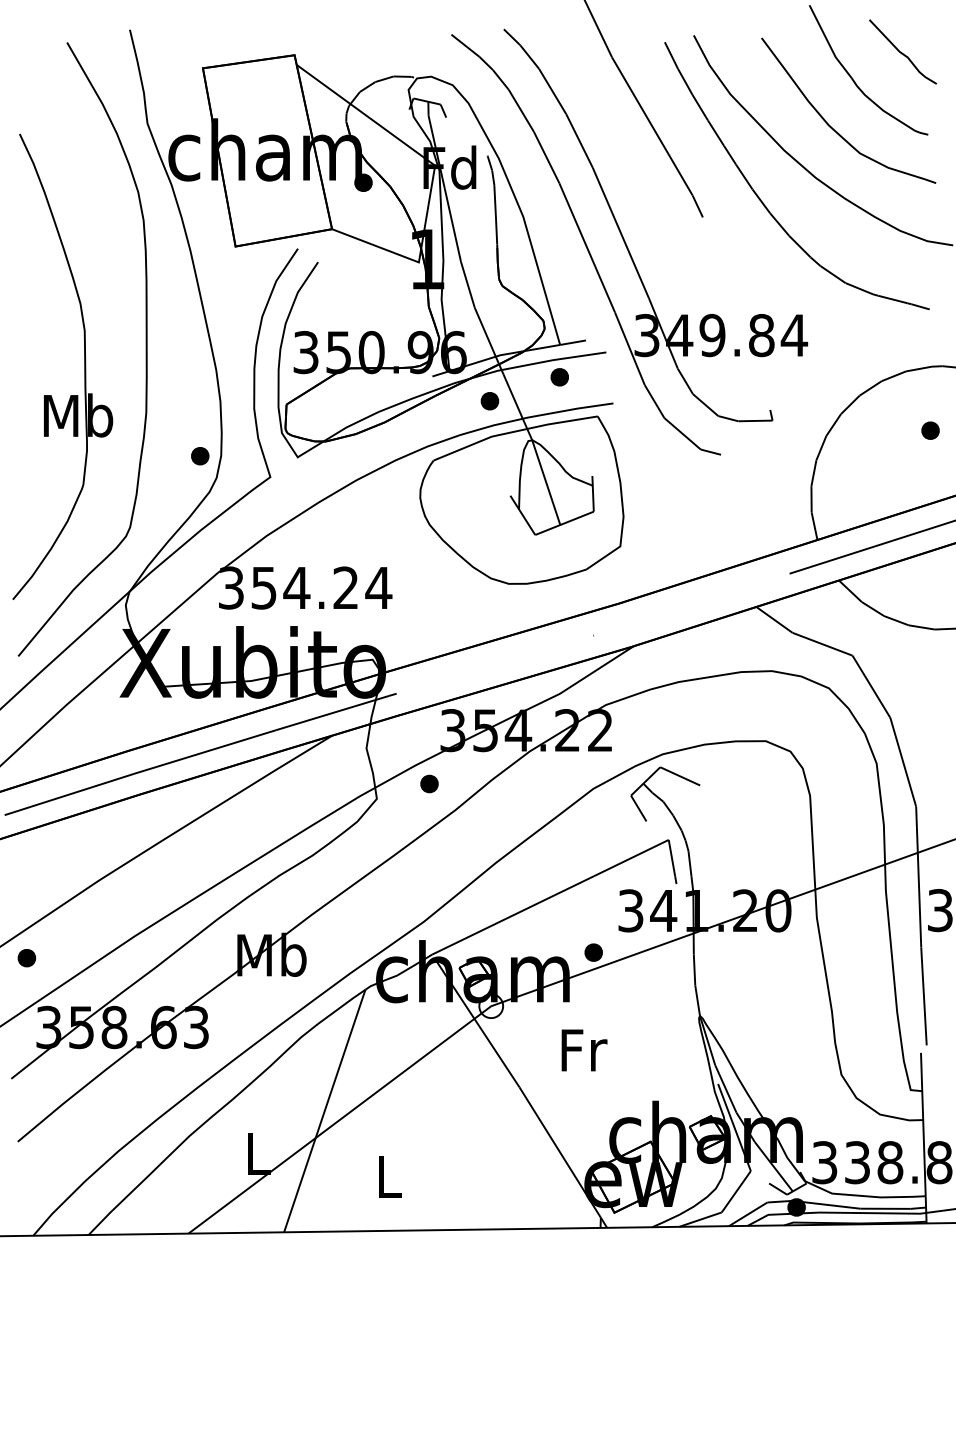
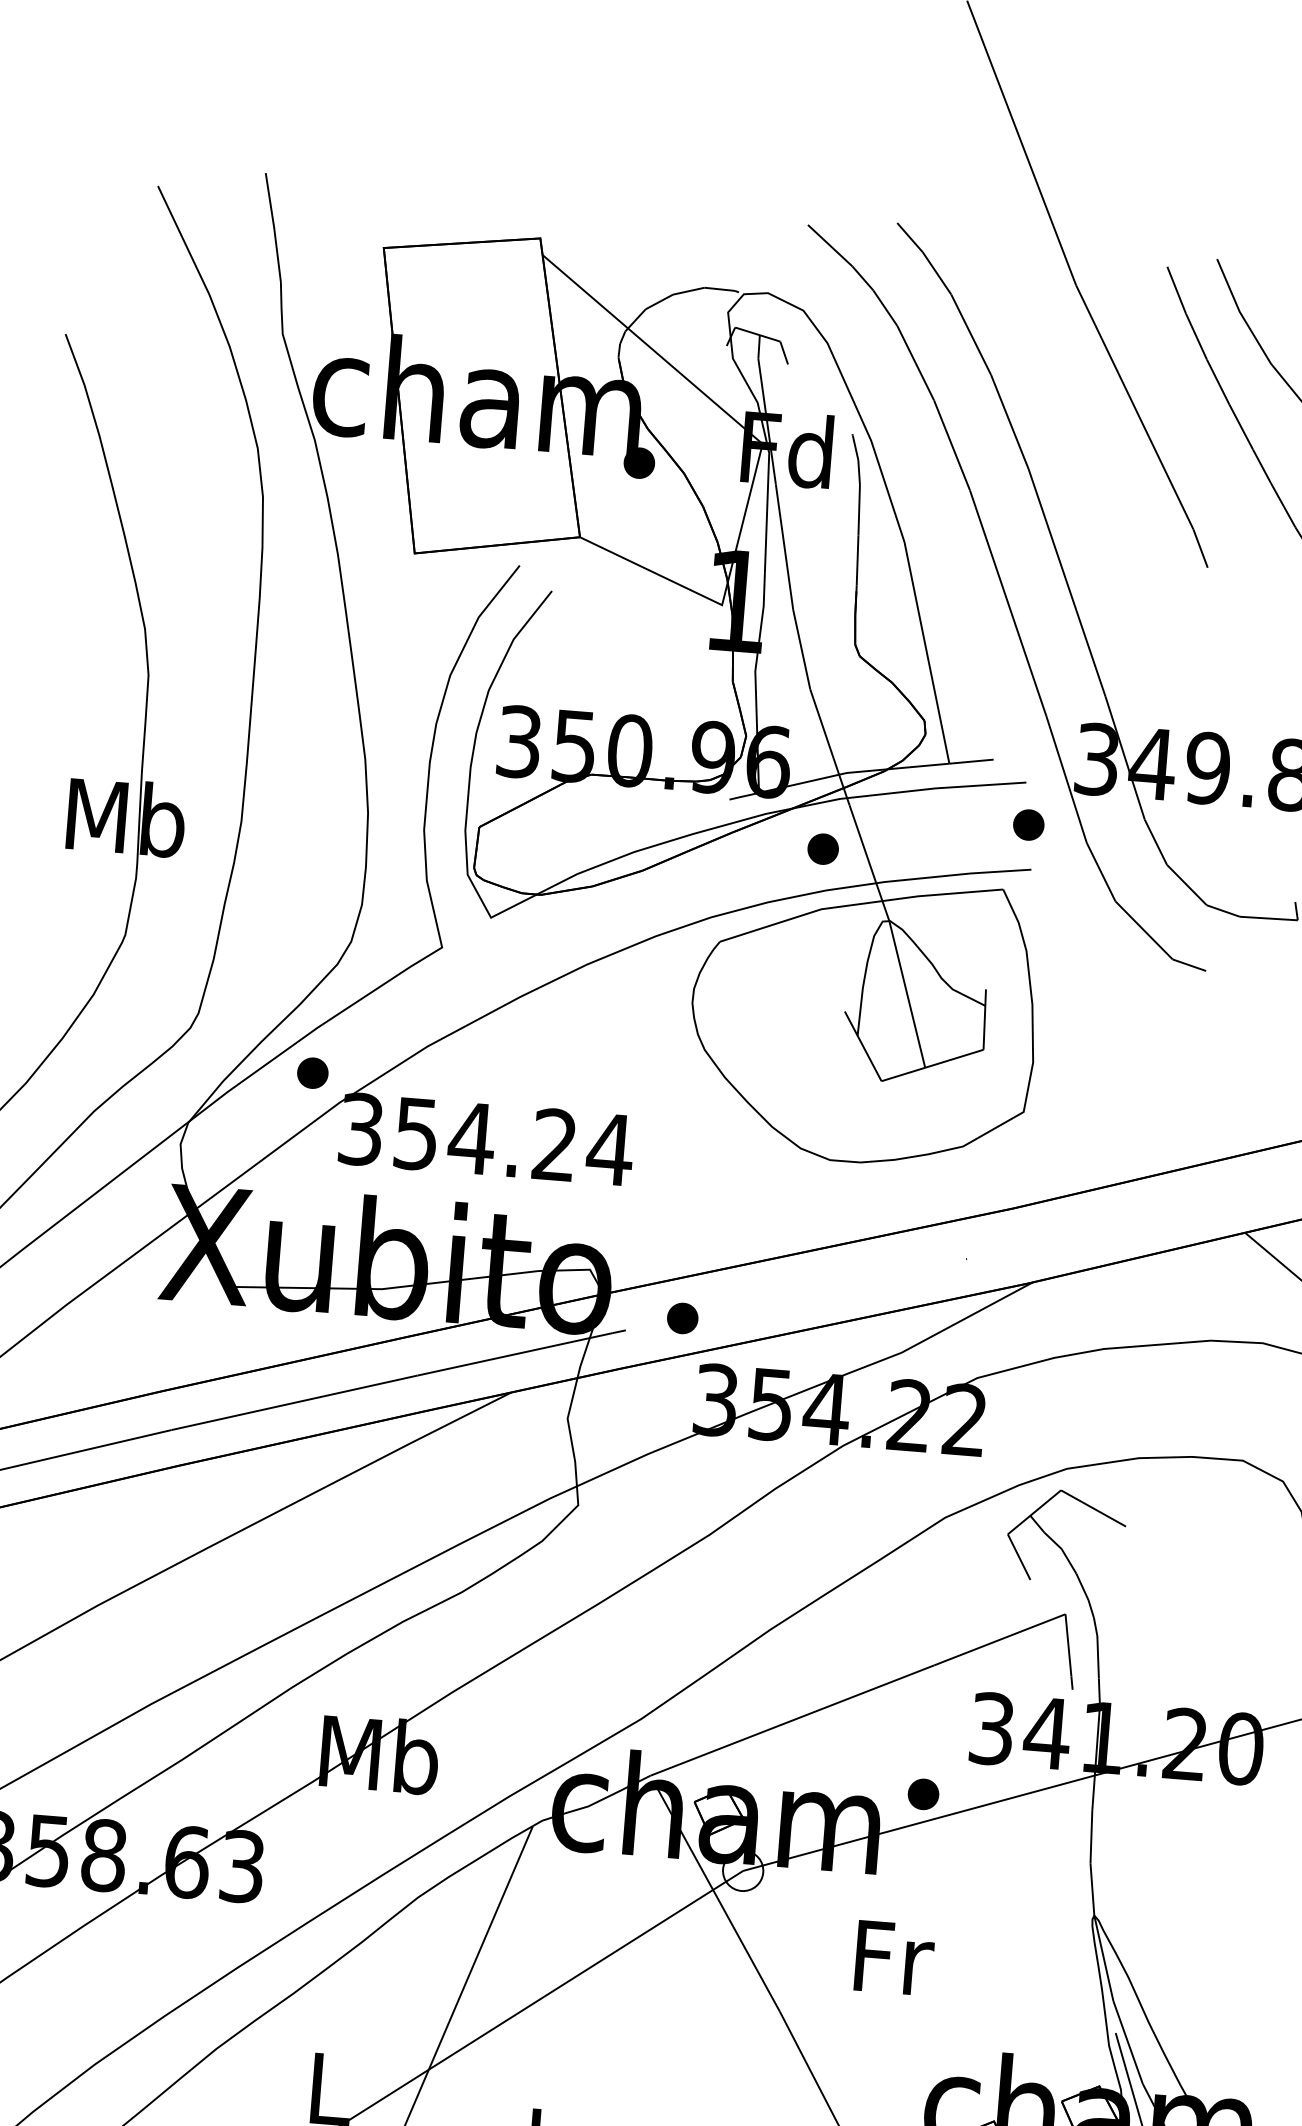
part: (559, 377) -> (1028, 825), moved
part: (200, 456) -> (313, 1073), moved
part: (429, 783) -> (682, 1317), moved

